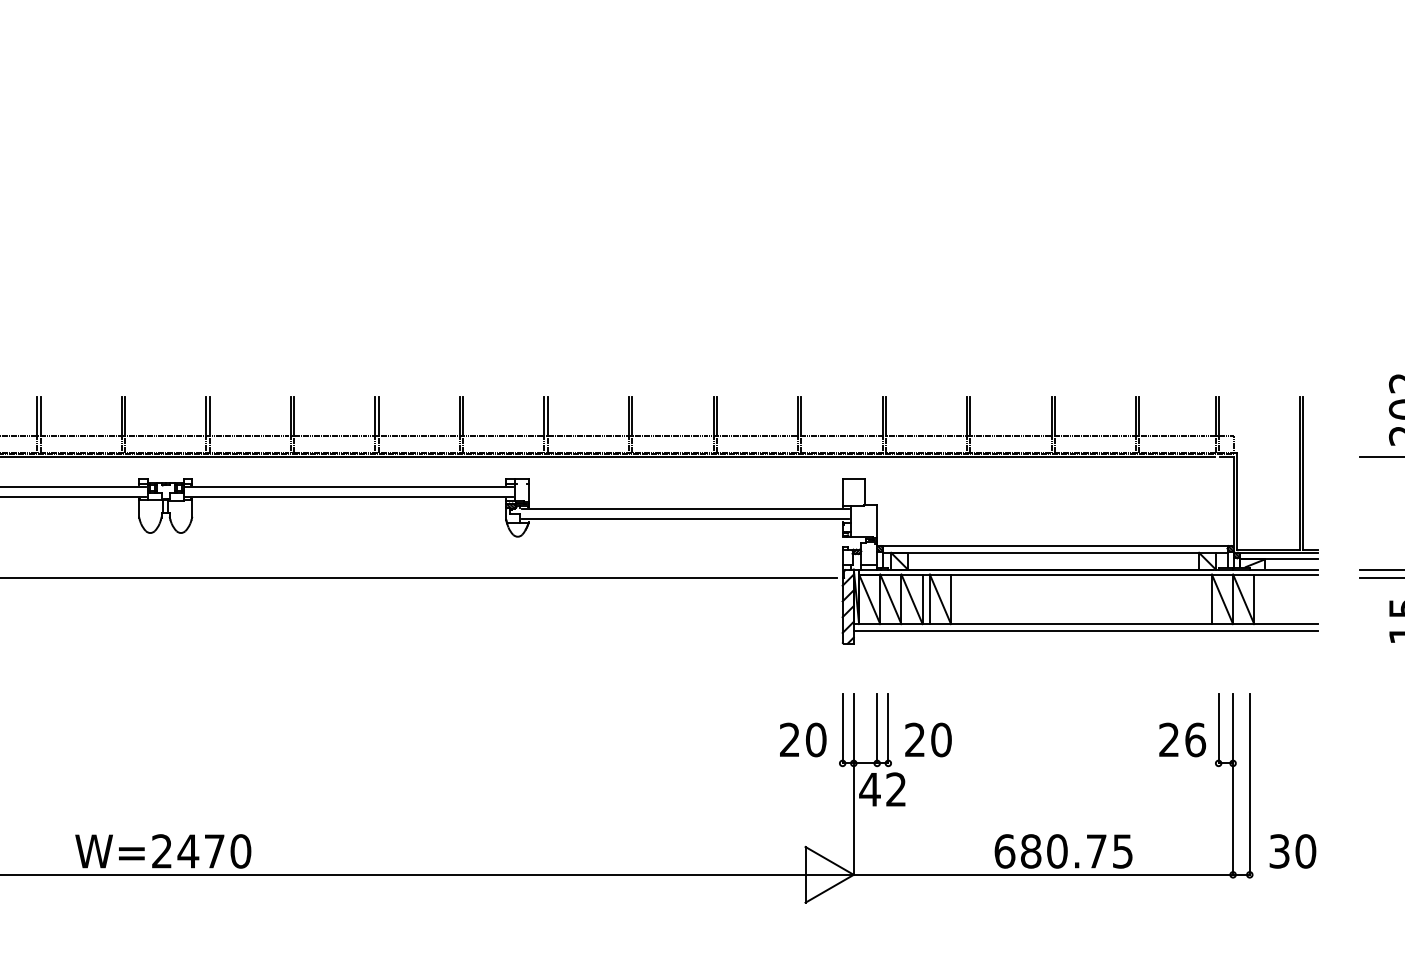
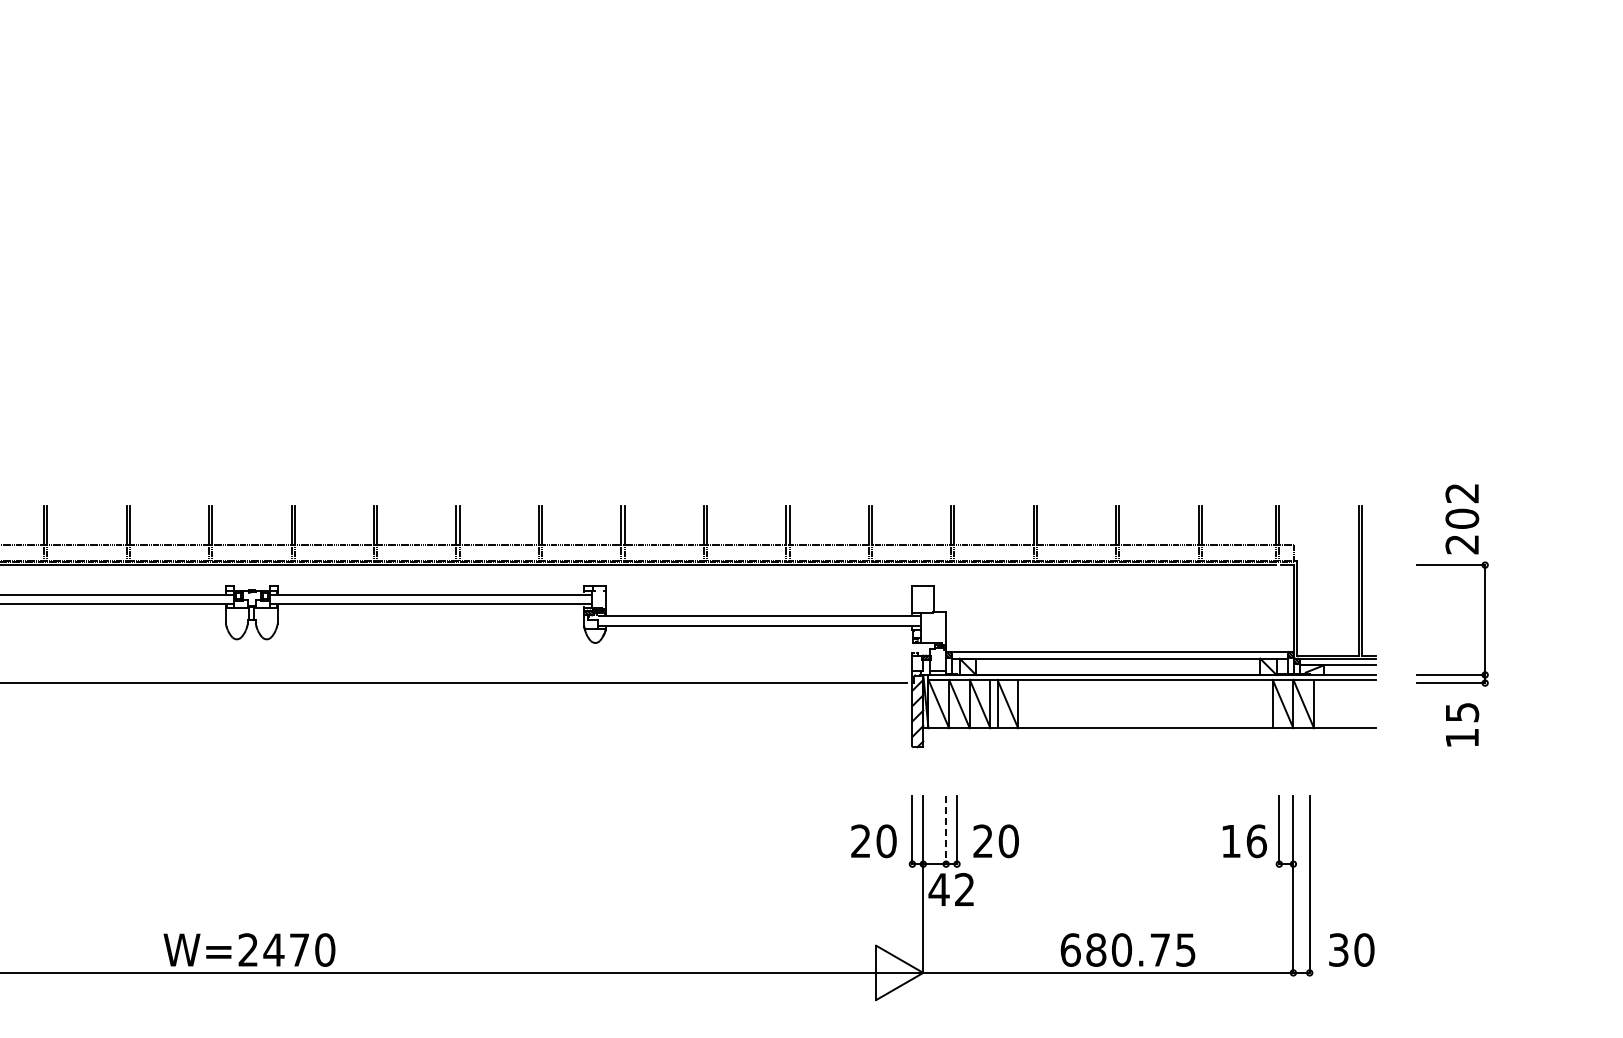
line: (1085, 631) -> (1149, 735), removed
line: (877, 728) -> (946, 830), solid -> dashed
text: (1168, 739) -> (1230, 840), 26 -> 16

